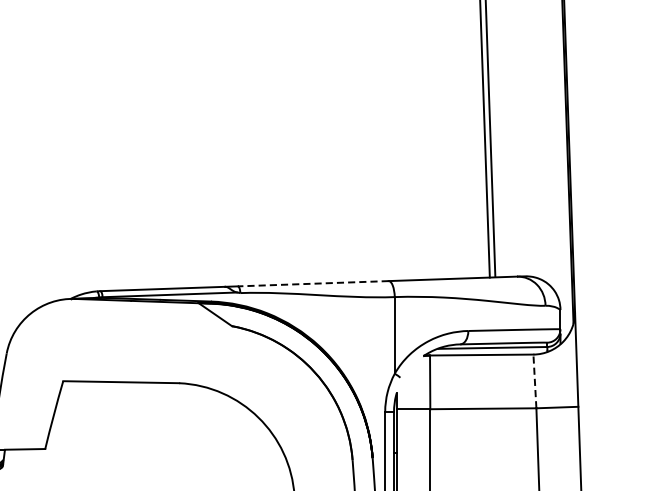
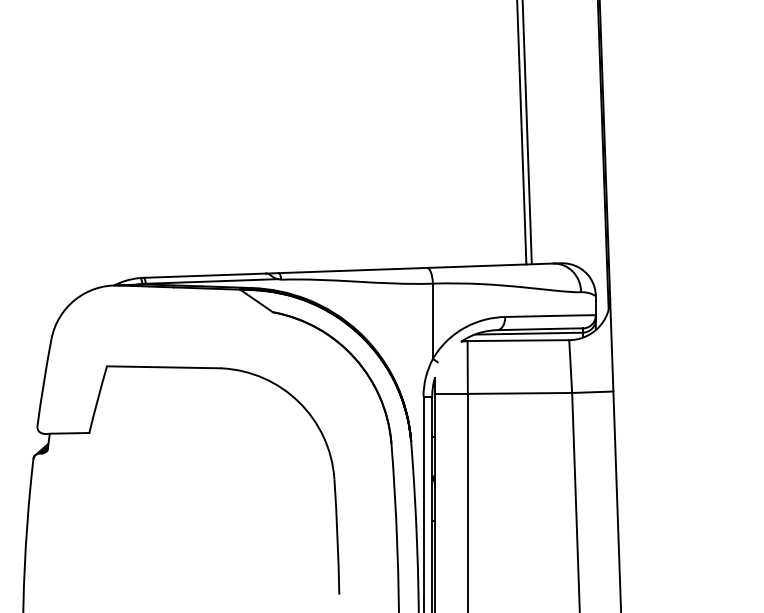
line: (312, 283) -> (352, 270), dashed -> solid
line: (534, 381) -> (570, 366), dashed -> solid

